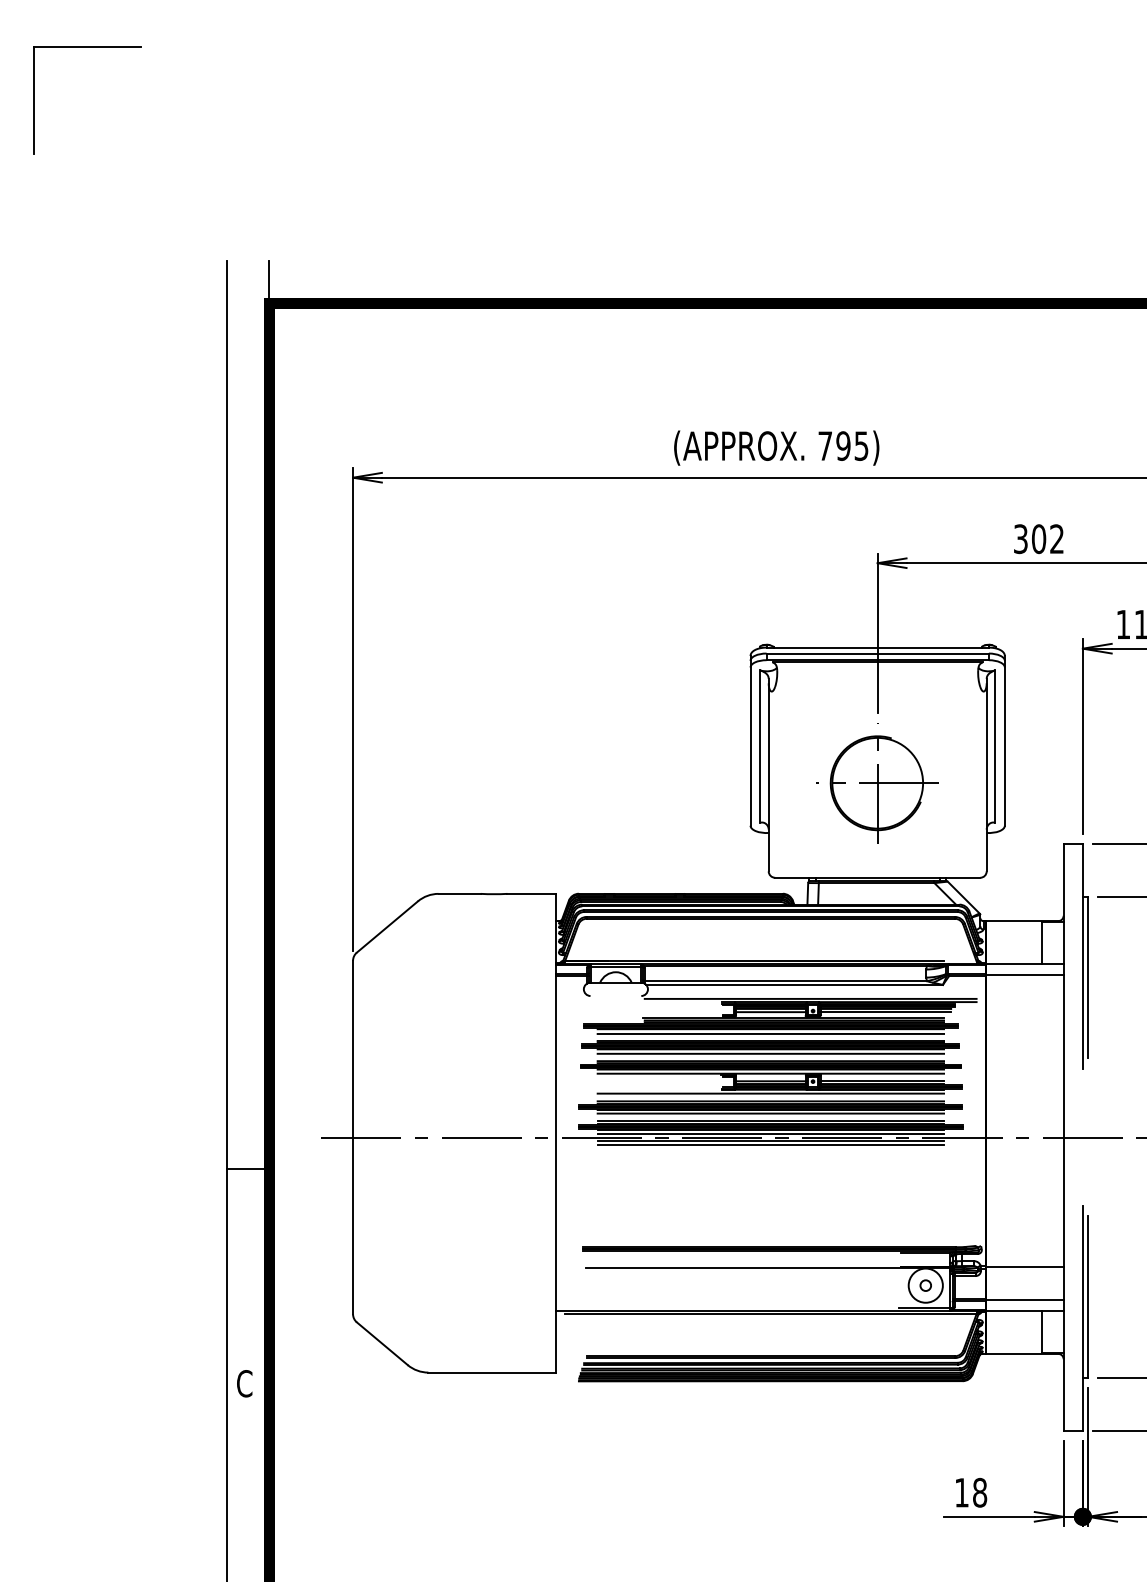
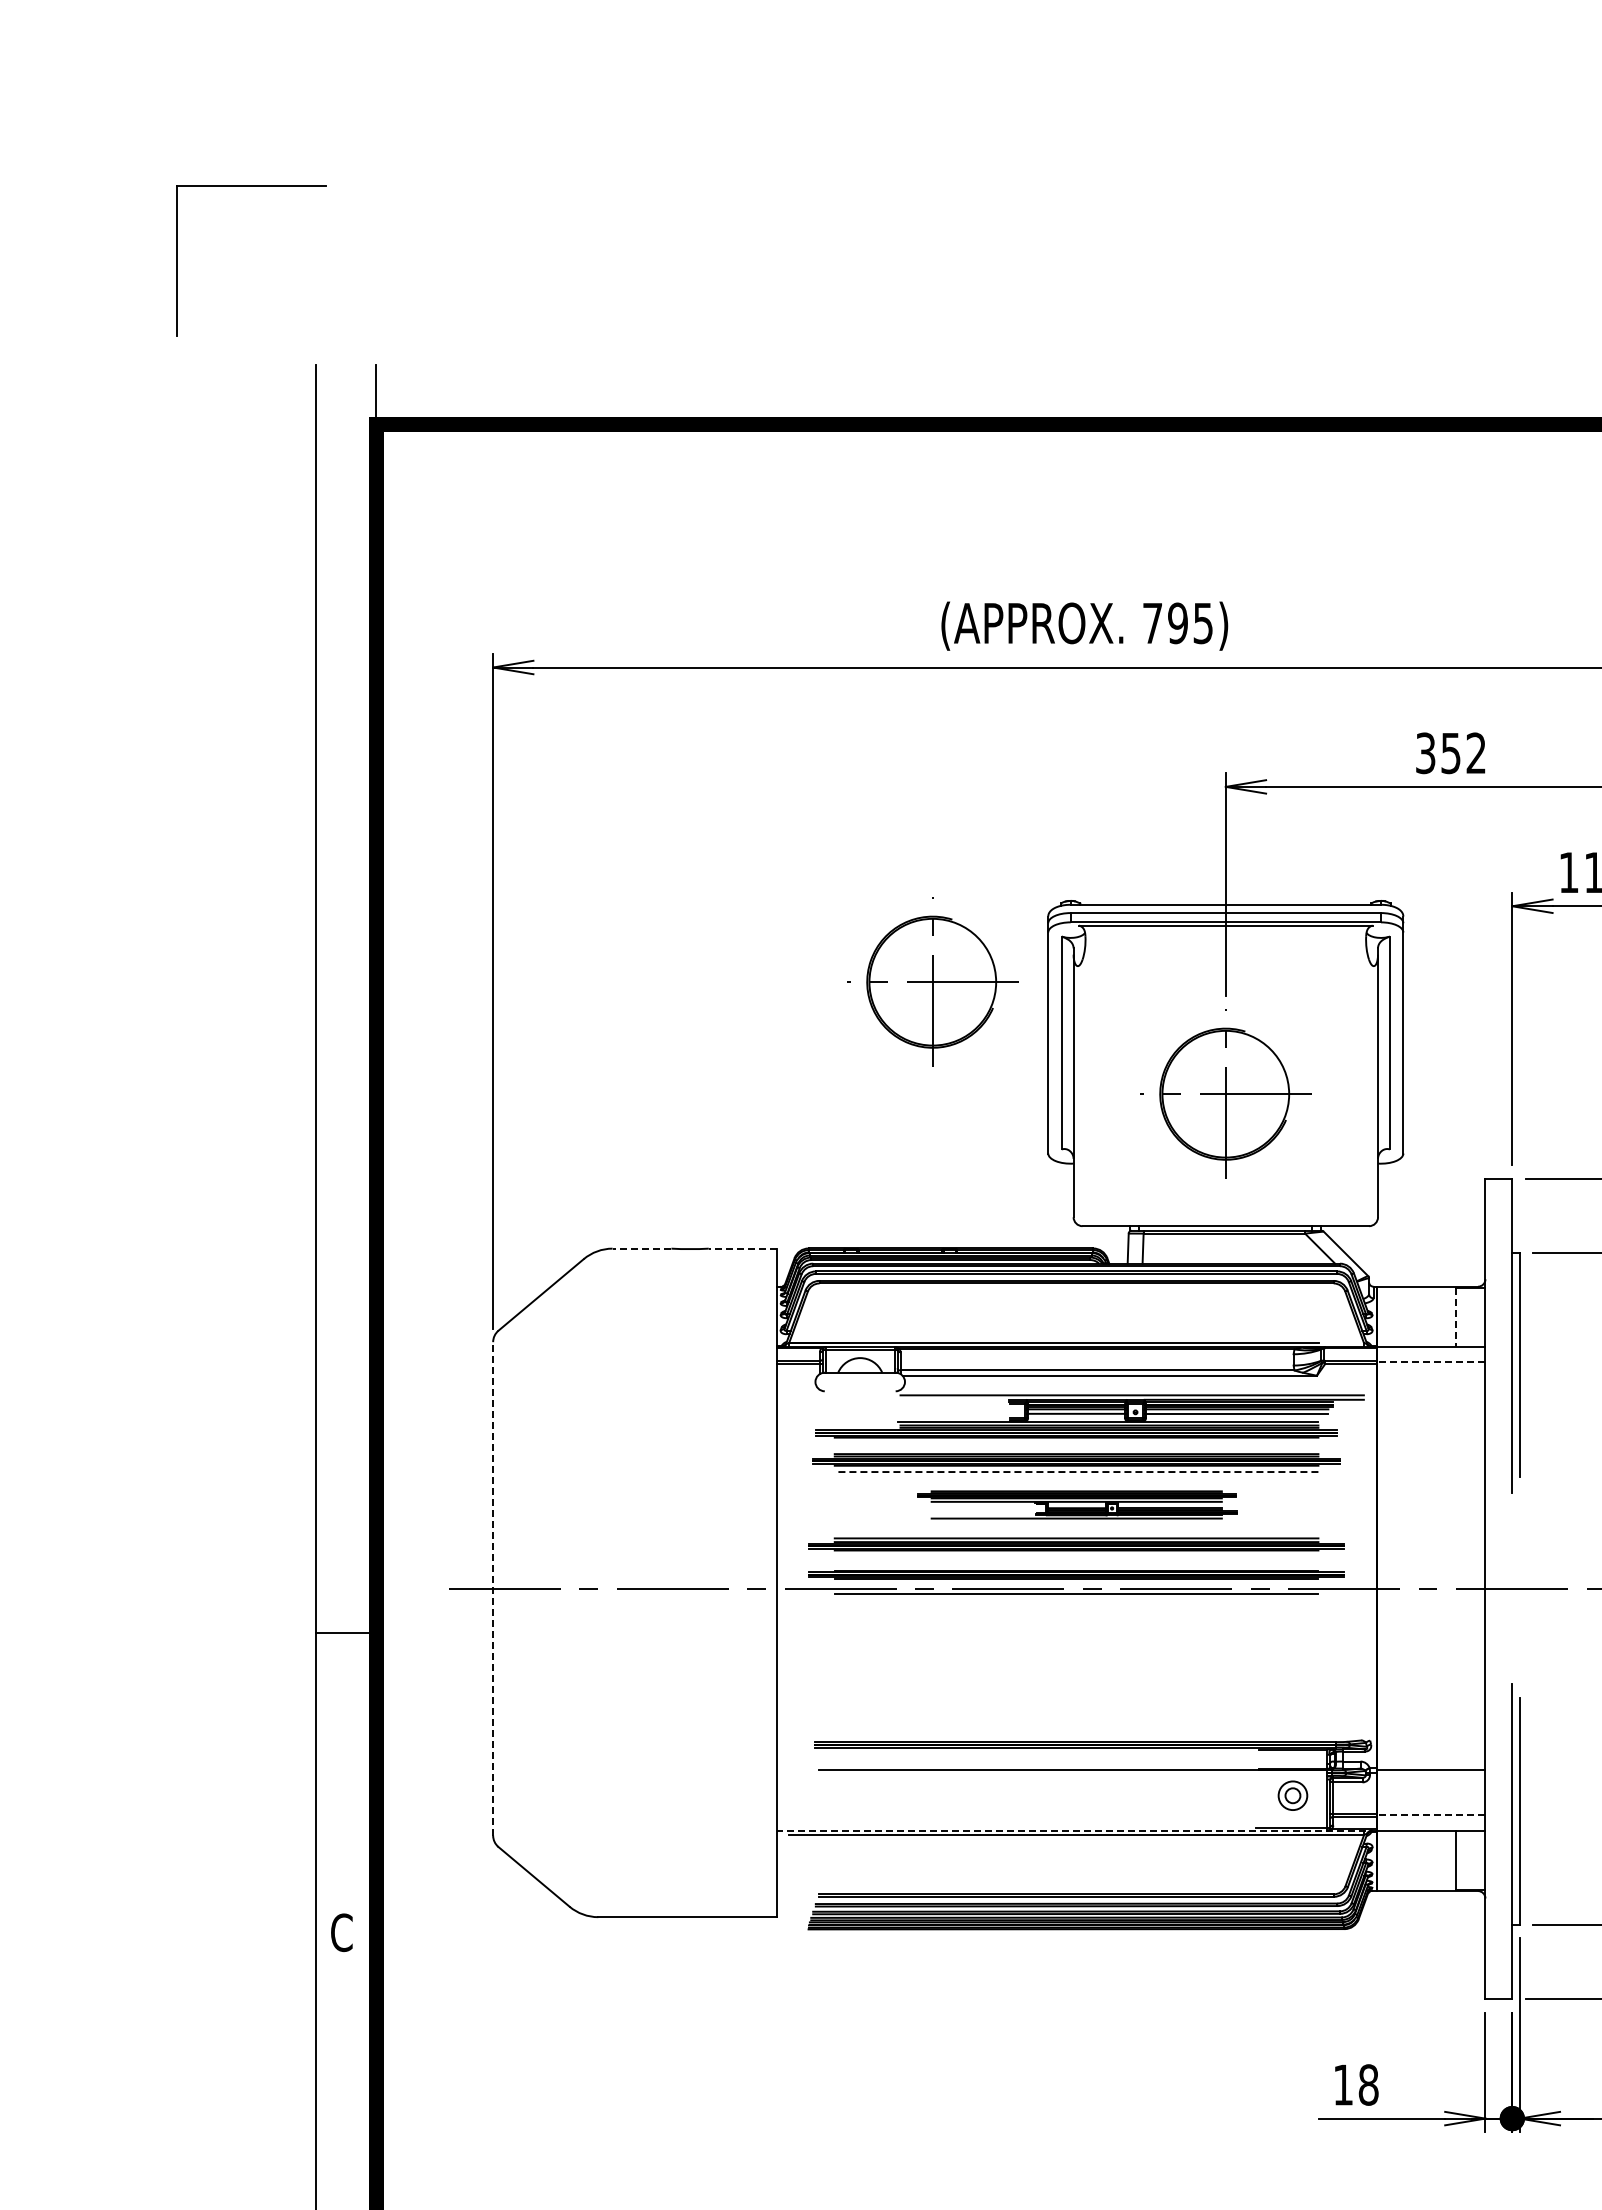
part: (87, 47) -> (251, 186), moved
text: (1039, 539) -> (1451, 753), 302 -> 352
part: (667, 702) -> (932, 981), added
line: (459, 893) -> (641, 1248), solid -> dashed
line: (531, 893) -> (742, 1248), solid -> dashed
line: (1042, 943) -> (1455, 1317), solid -> dashed
line: (1024, 975) -> (1430, 1362), solid -> dashed
line: (770, 1034) -> (1076, 1444), removed
line: (770, 1054) -> (1076, 1472), solid -> dashed
part: (770, 1077) -> (1076, 1504), size x0.6
line: (770, 1113) -> (1076, 1555), removed
line: (770, 1121) -> (1076, 1566), removed
line: (770, 1133) -> (1076, 1583), removed
line: (353, 1137) -> (493, 1588), solid -> dashed
line: (770, 1144) -> (1076, 1598), removed
circle: (925, 1285) -> (1292, 1795), size x0.6
line: (1024, 1299) -> (1430, 1815), solid -> dashed
line: (770, 1310) -> (1076, 1830), solid -> dashed

